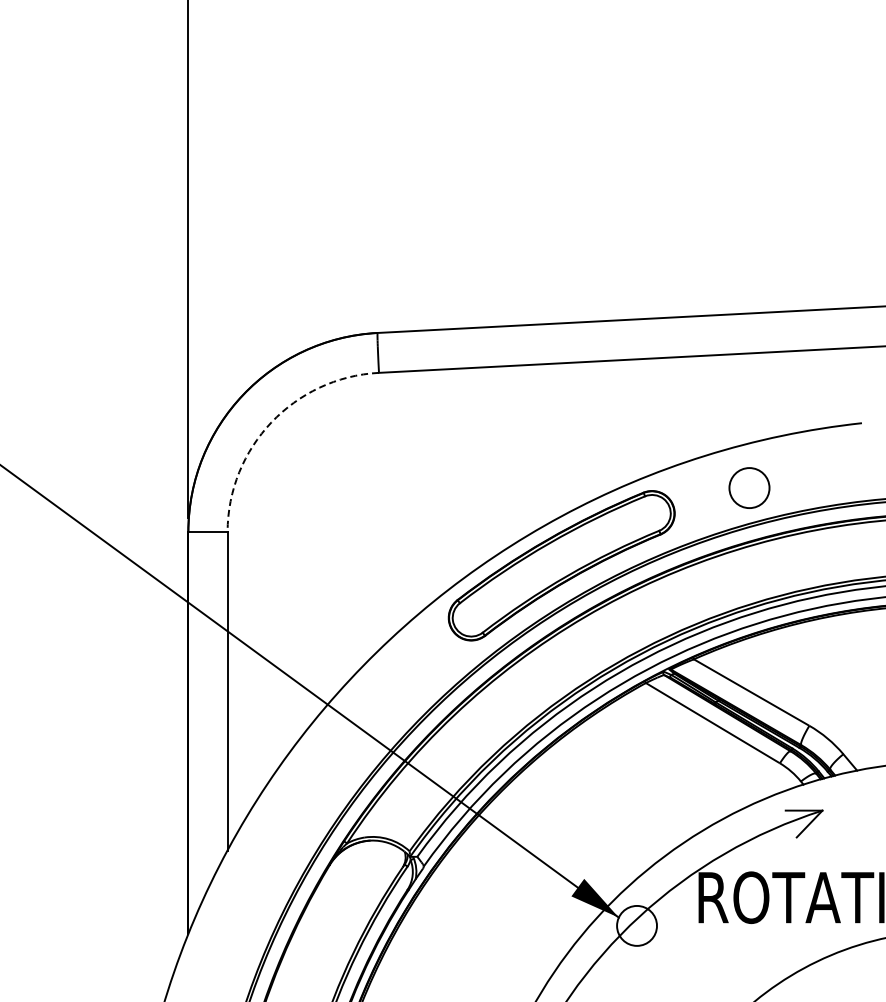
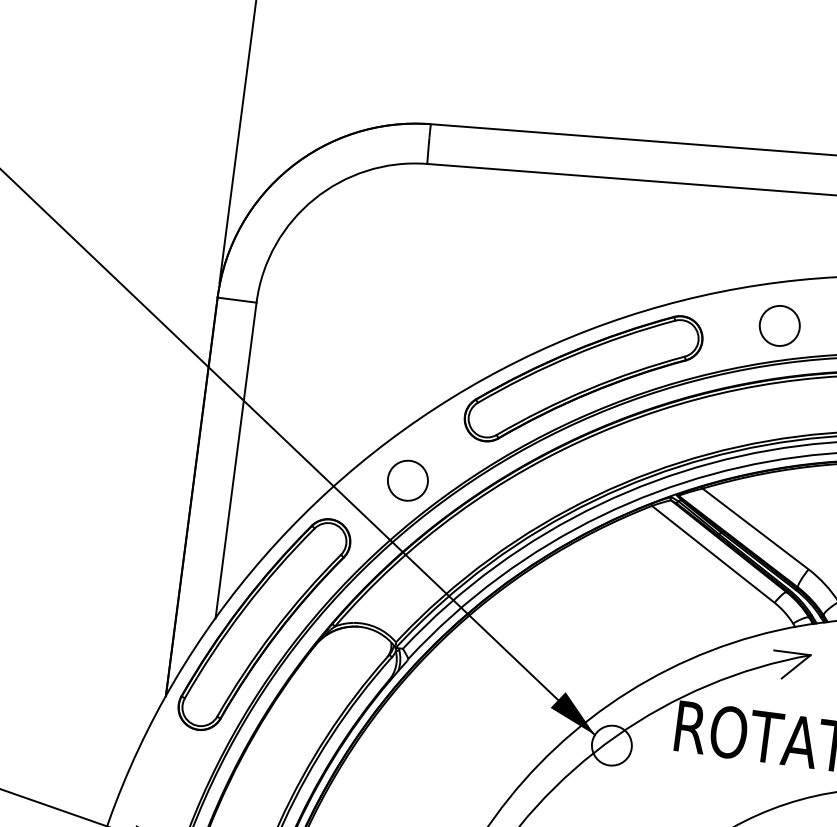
arc: (271, 422) -> (314, 199), dashed -> solid
circle: (400, 689) -> (407, 480), added
part: (276, 850) -> (264, 624), added

